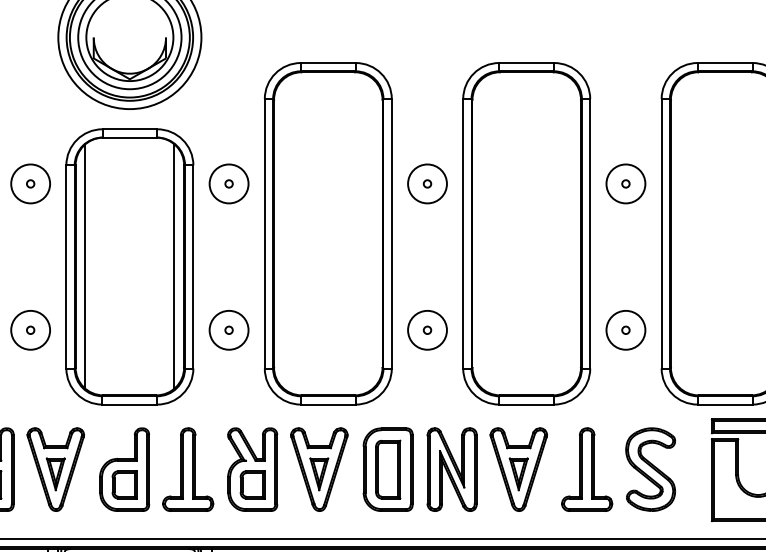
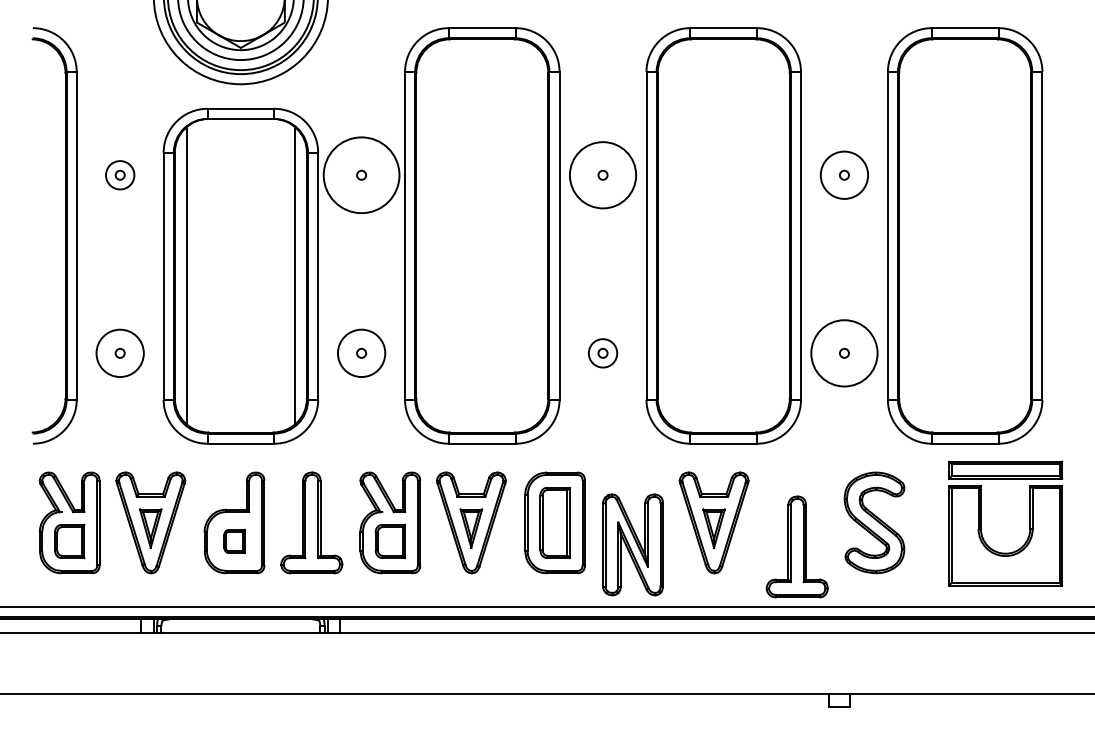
circle: (30, 183) -> (119, 174), size x0.6
circle: (229, 183) -> (361, 174), size x1.6
circle: (427, 183) -> (602, 174), size x1.4
circle: (427, 330) -> (602, 353), size x0.6
circle: (625, 330) -> (844, 353), size x1.4
part: (451, 469) -> (632, 544), moved
part: (586, 469) -> (796, 546), moved
part: (124, 484) -> (234, 541), size x0.7

